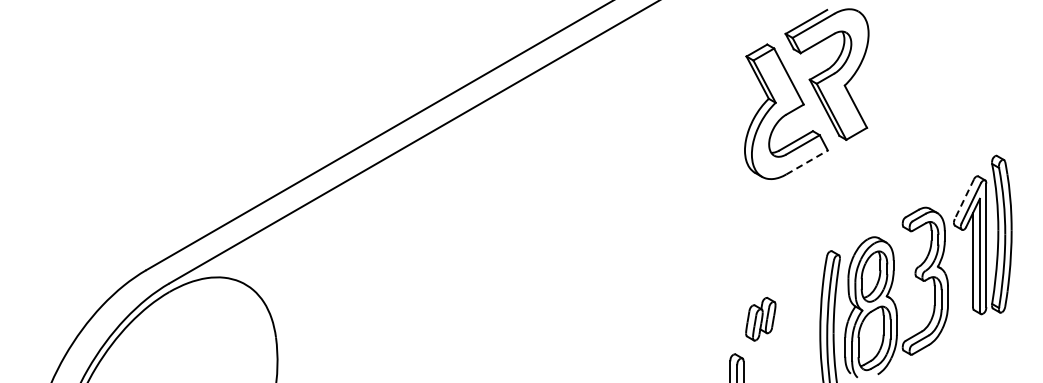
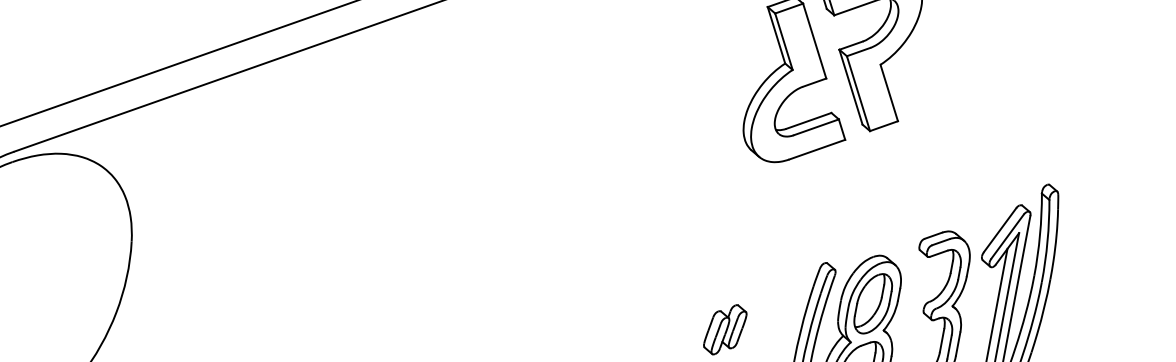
line: (807, 162) -> (817, 149), dashed -> solid
line: (964, 199) -> (1000, 230), dashed -> solid

